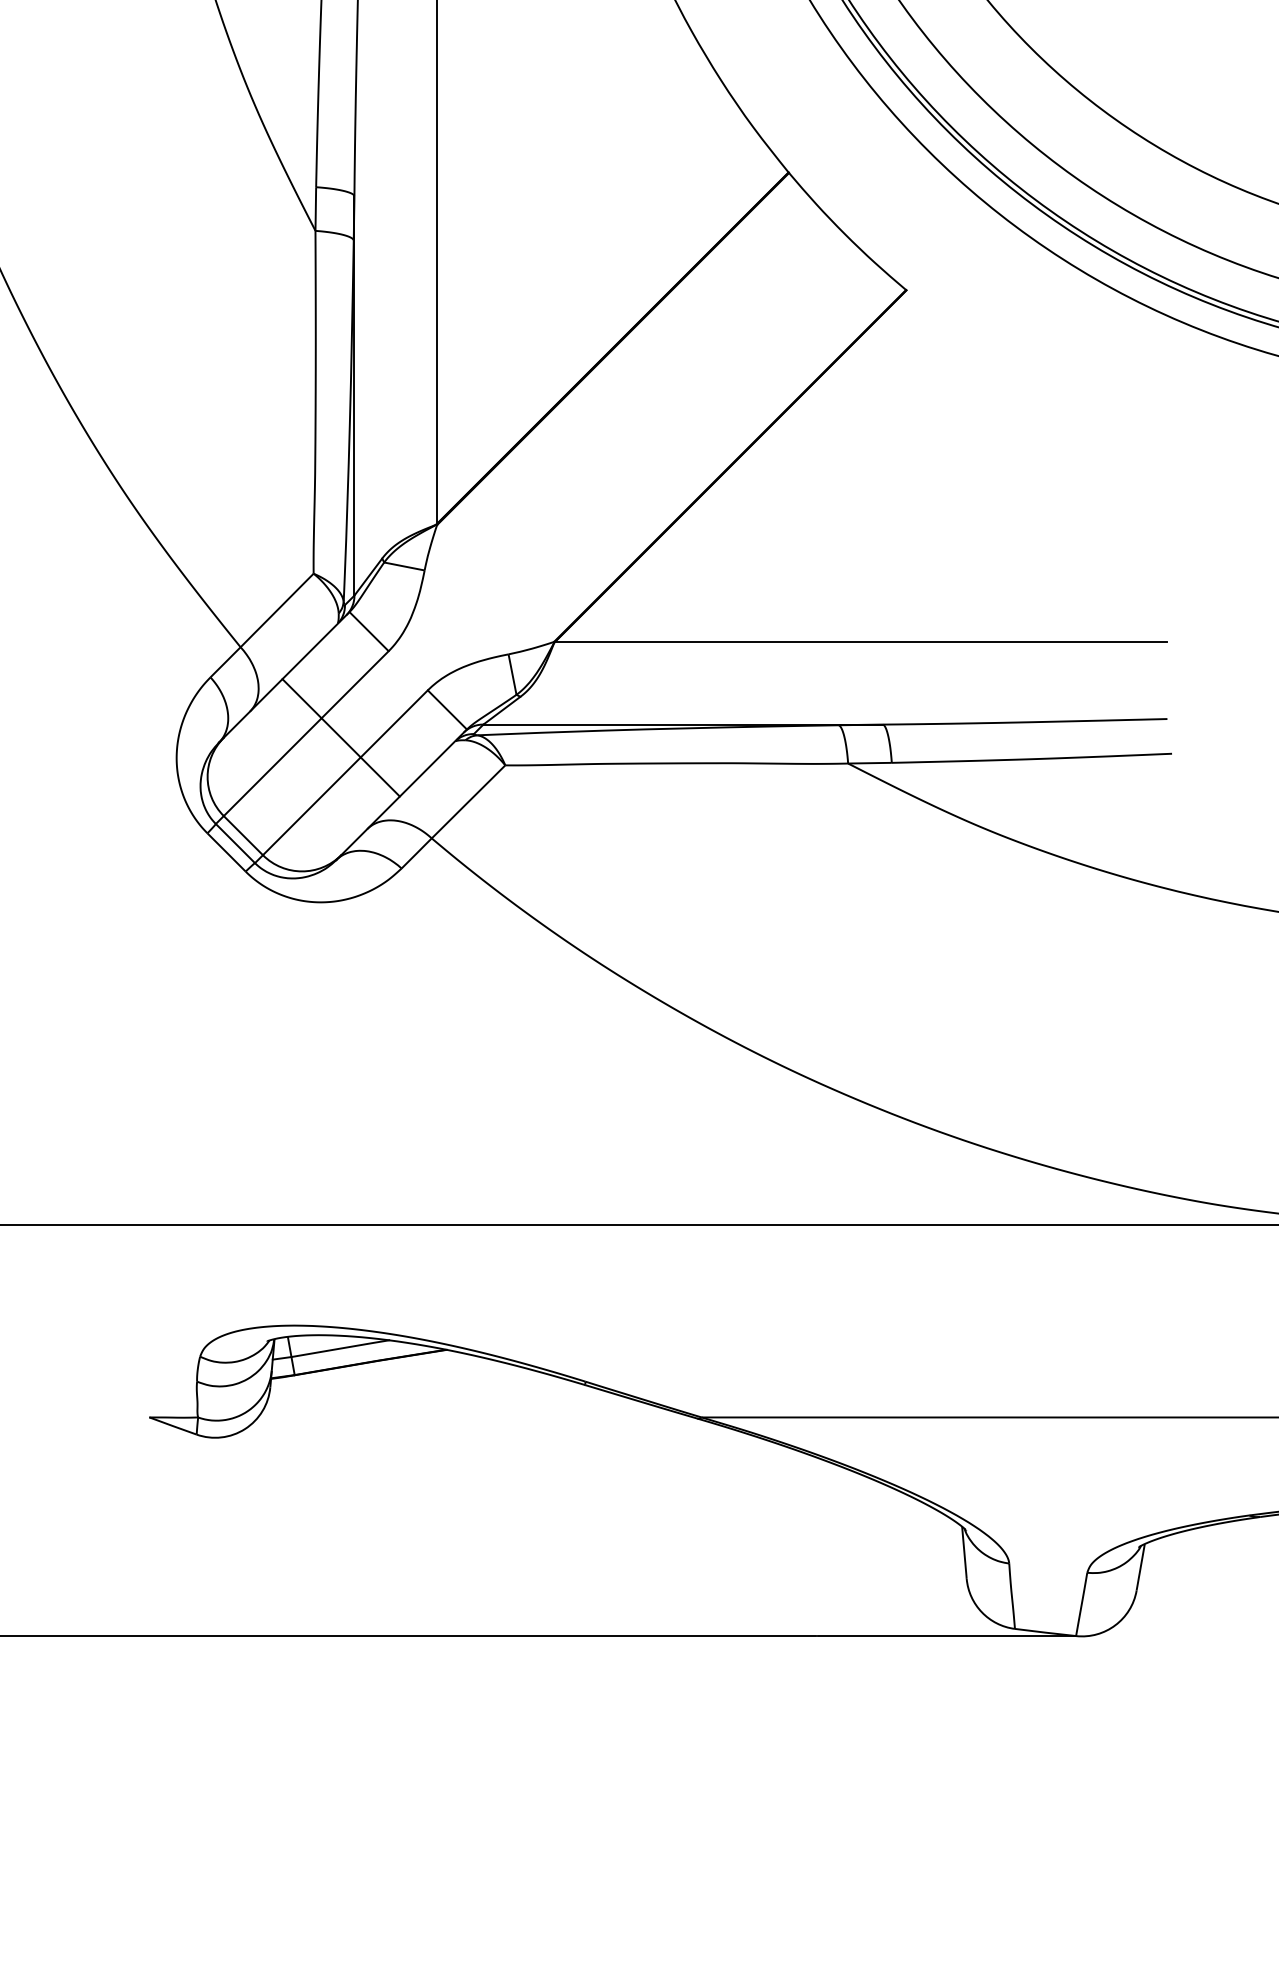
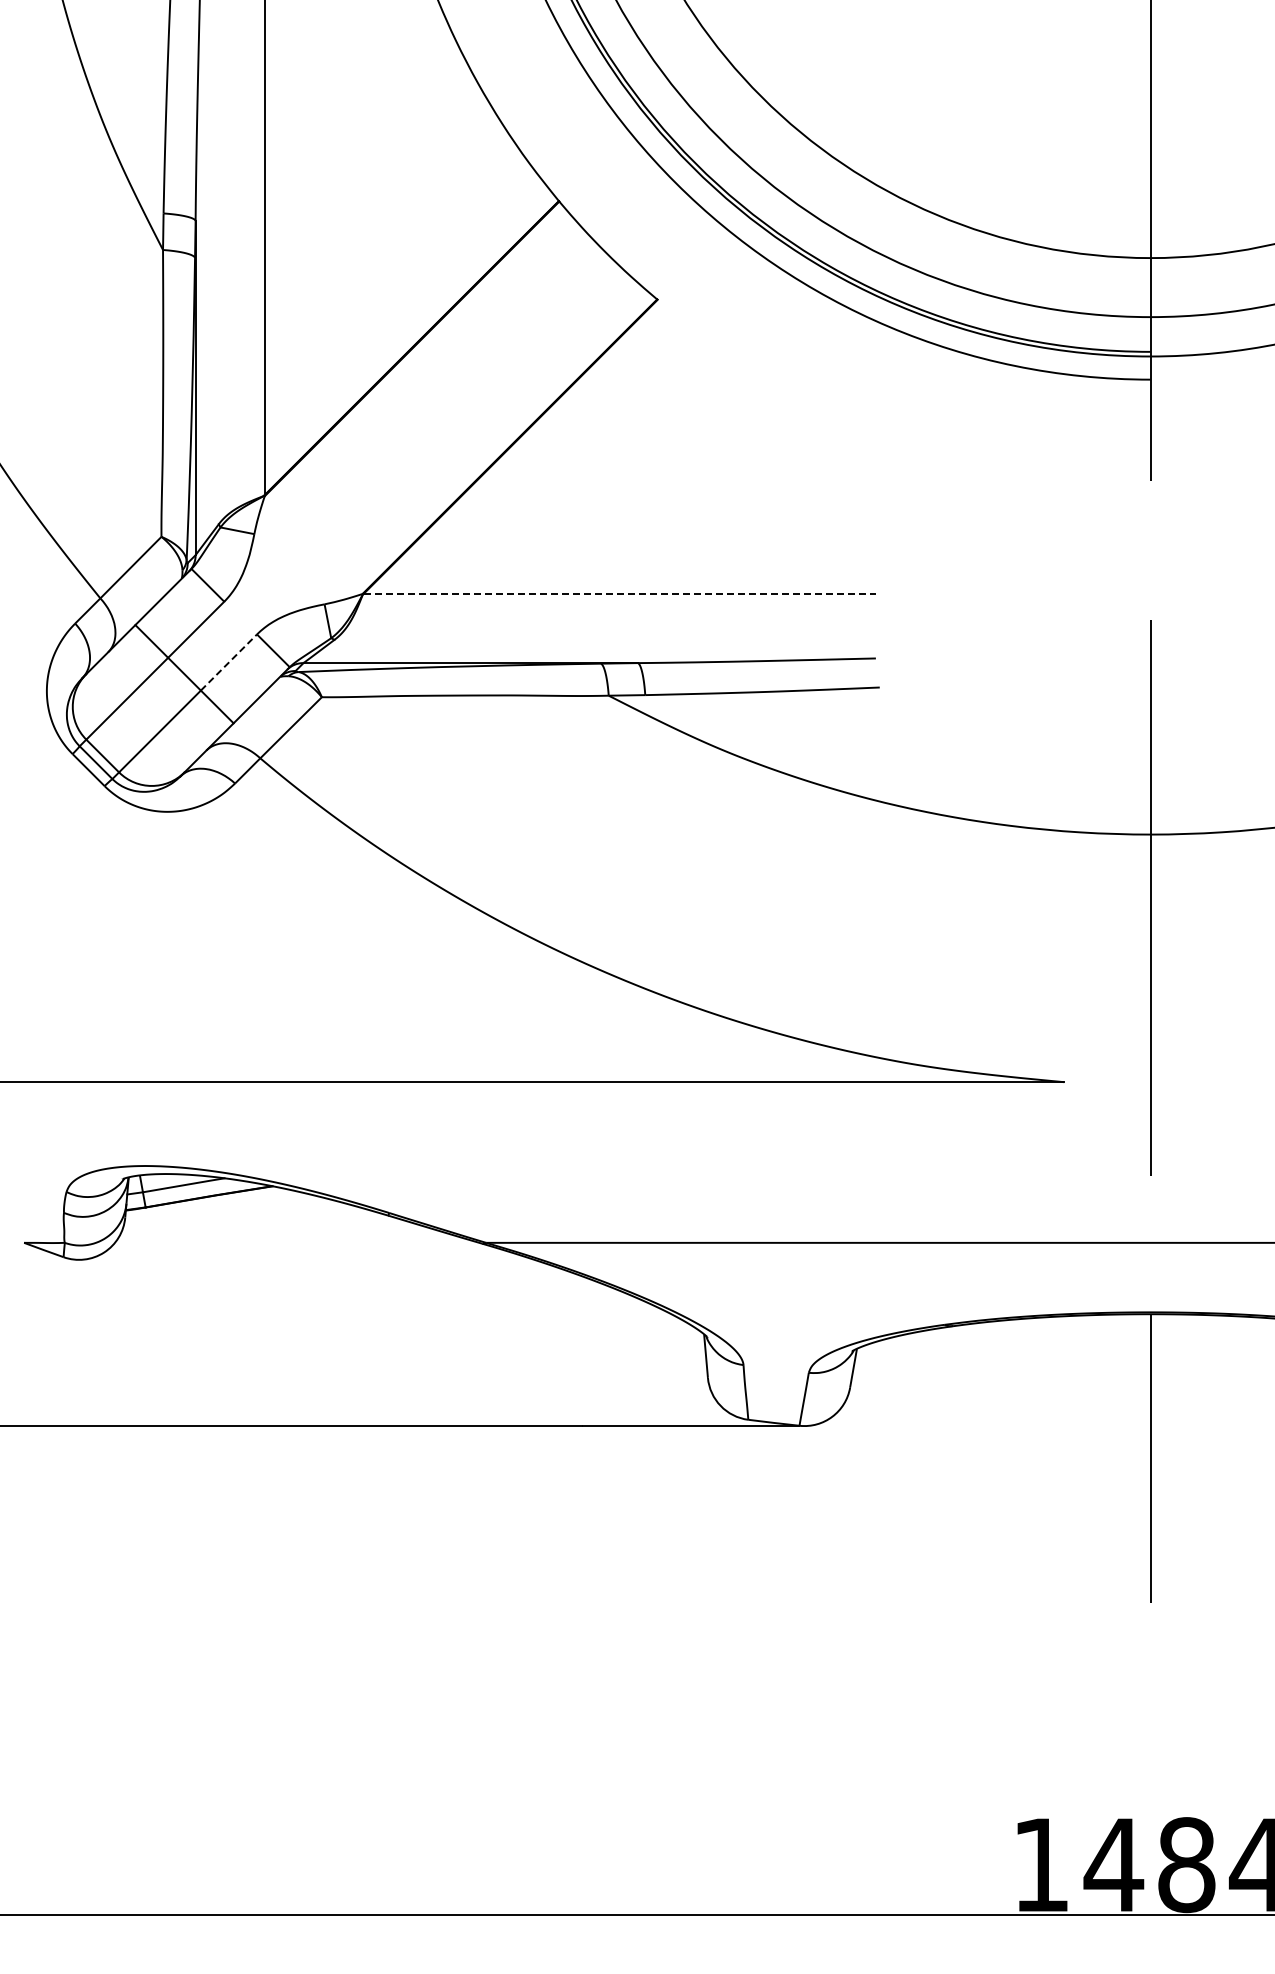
line: (862, 641) -> (620, 593), solid -> dashed
line: (393, 723) -> (228, 662), solid -> dashed

